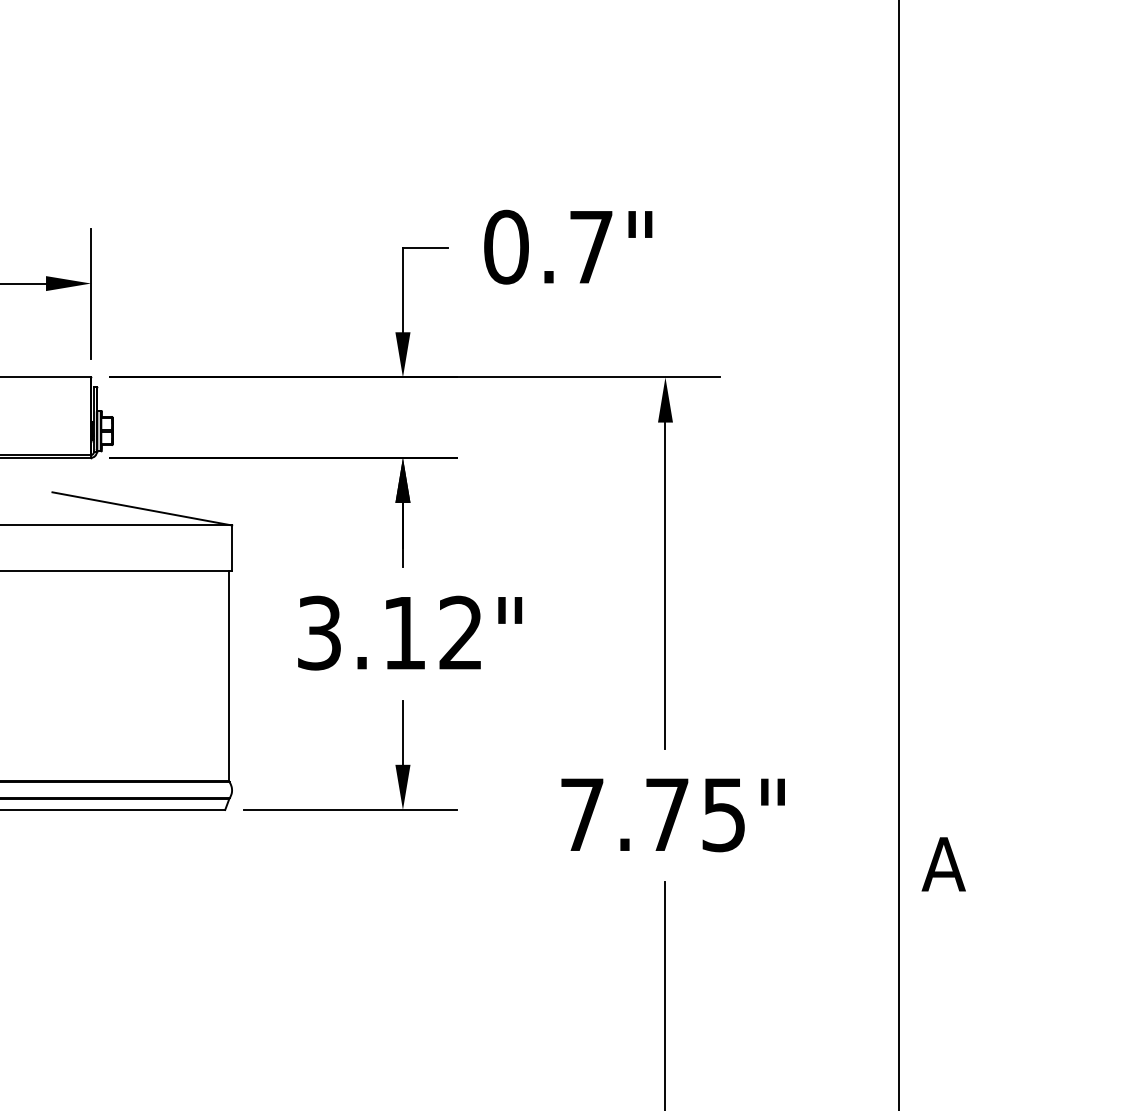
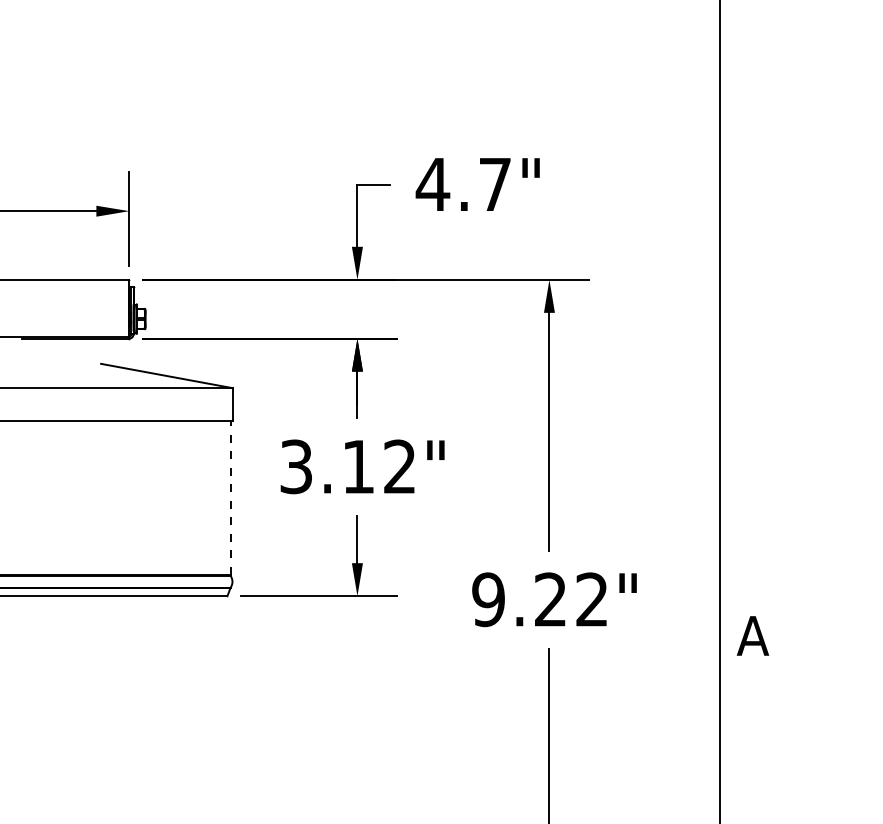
text: (505, 247) -> (432, 184), 0.7" -> 4.7"
line: (229, 676) -> (230, 498), solid -> dashed
text: (651, 814) -> (539, 599), 7.75" -> 9.22"

